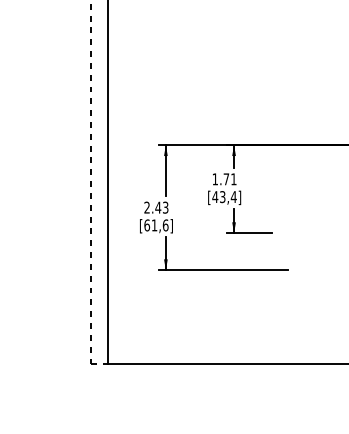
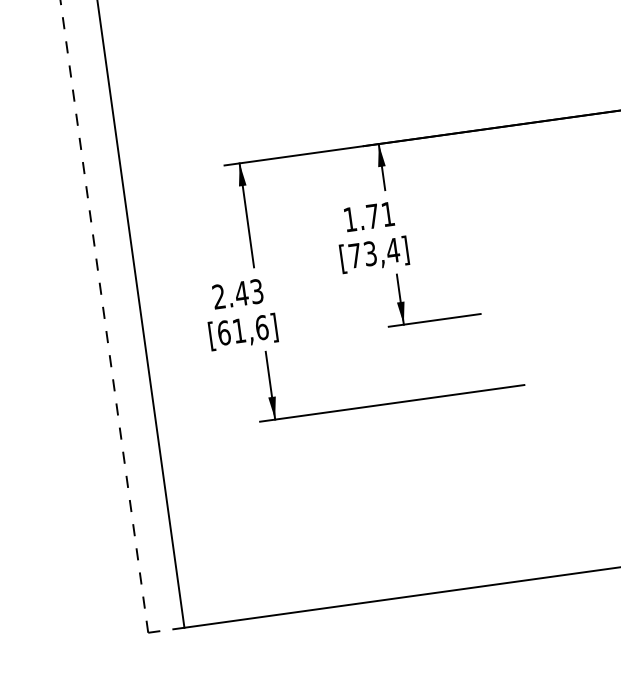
text: (215, 196) -> (355, 254), [43,4] -> [73,4]

